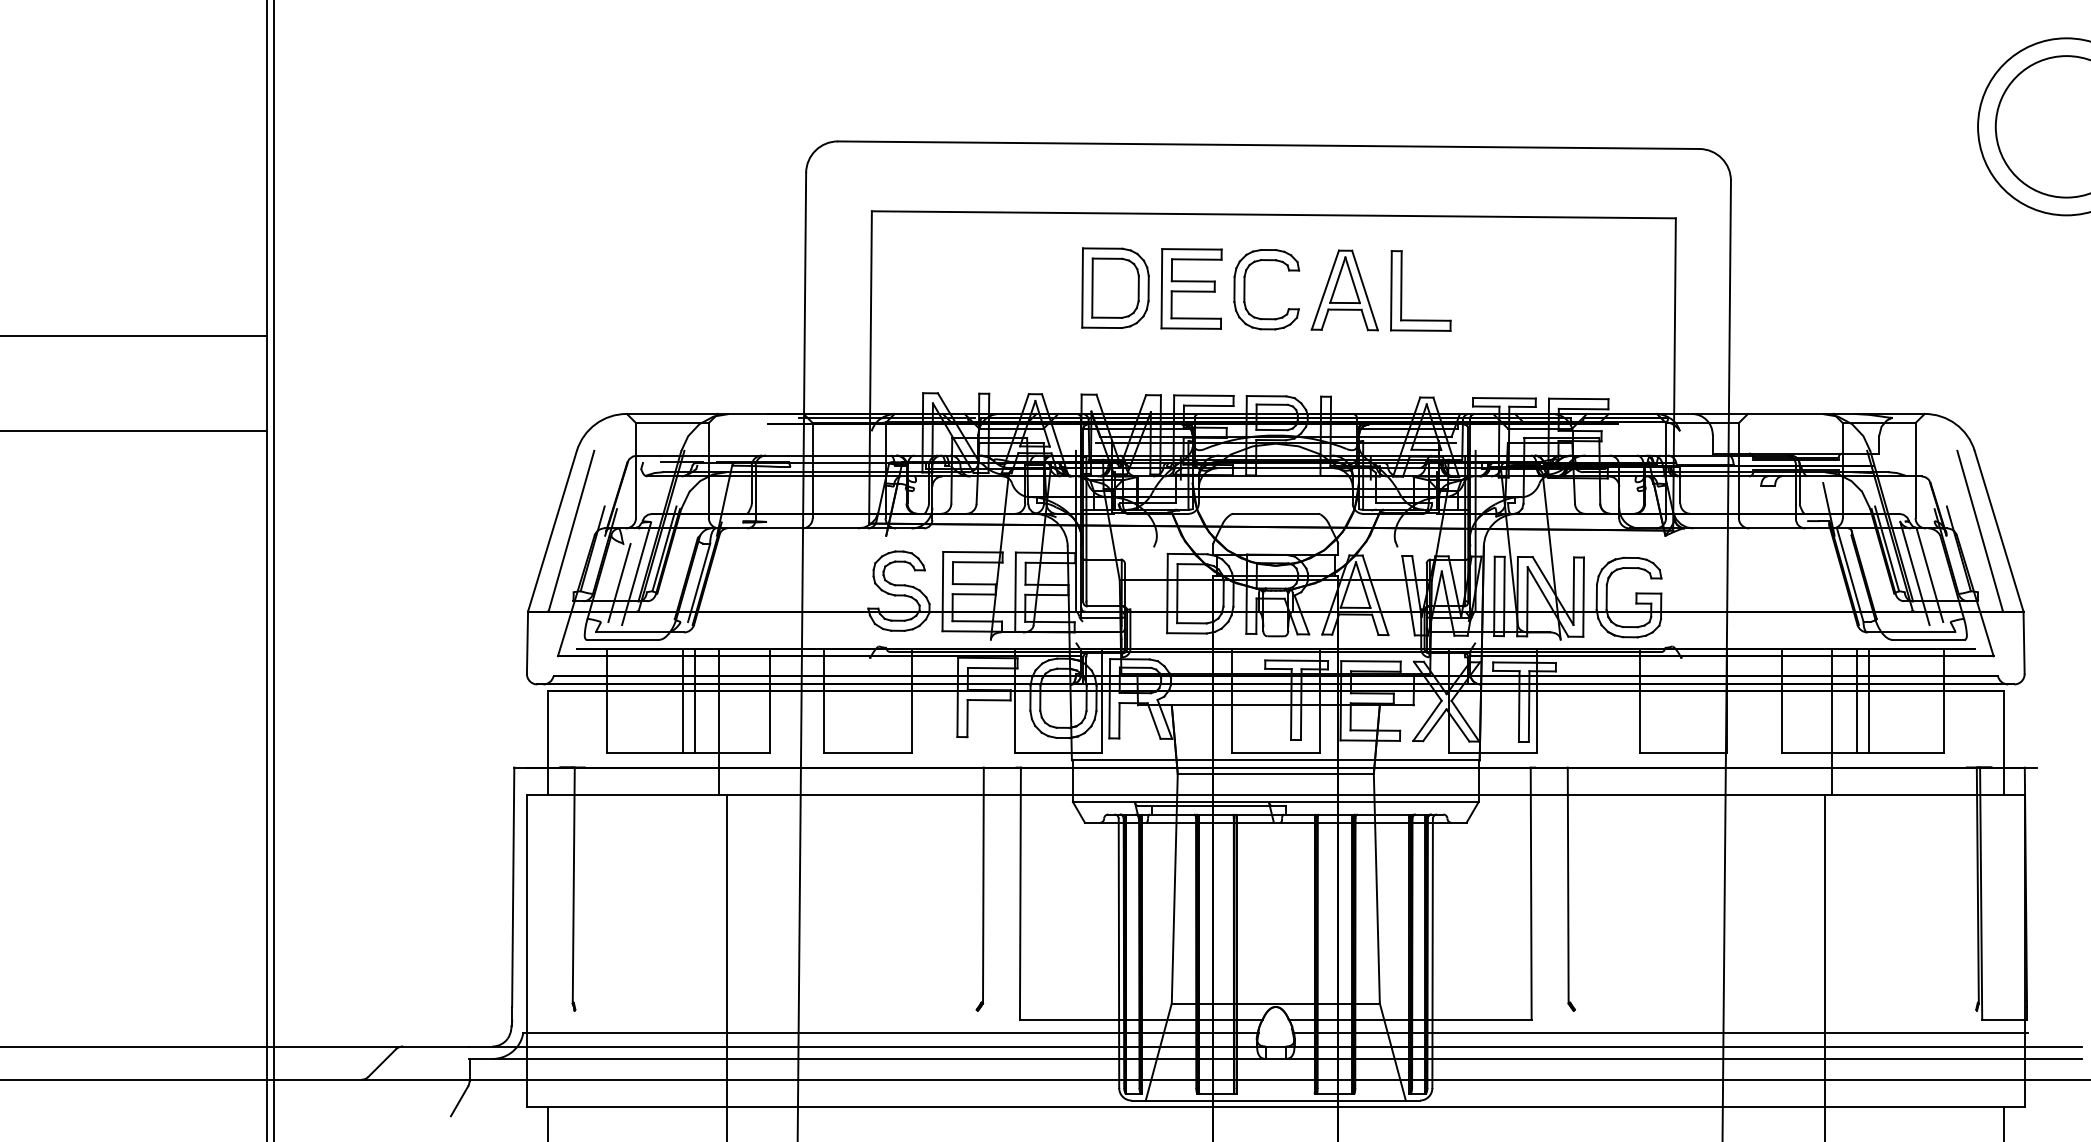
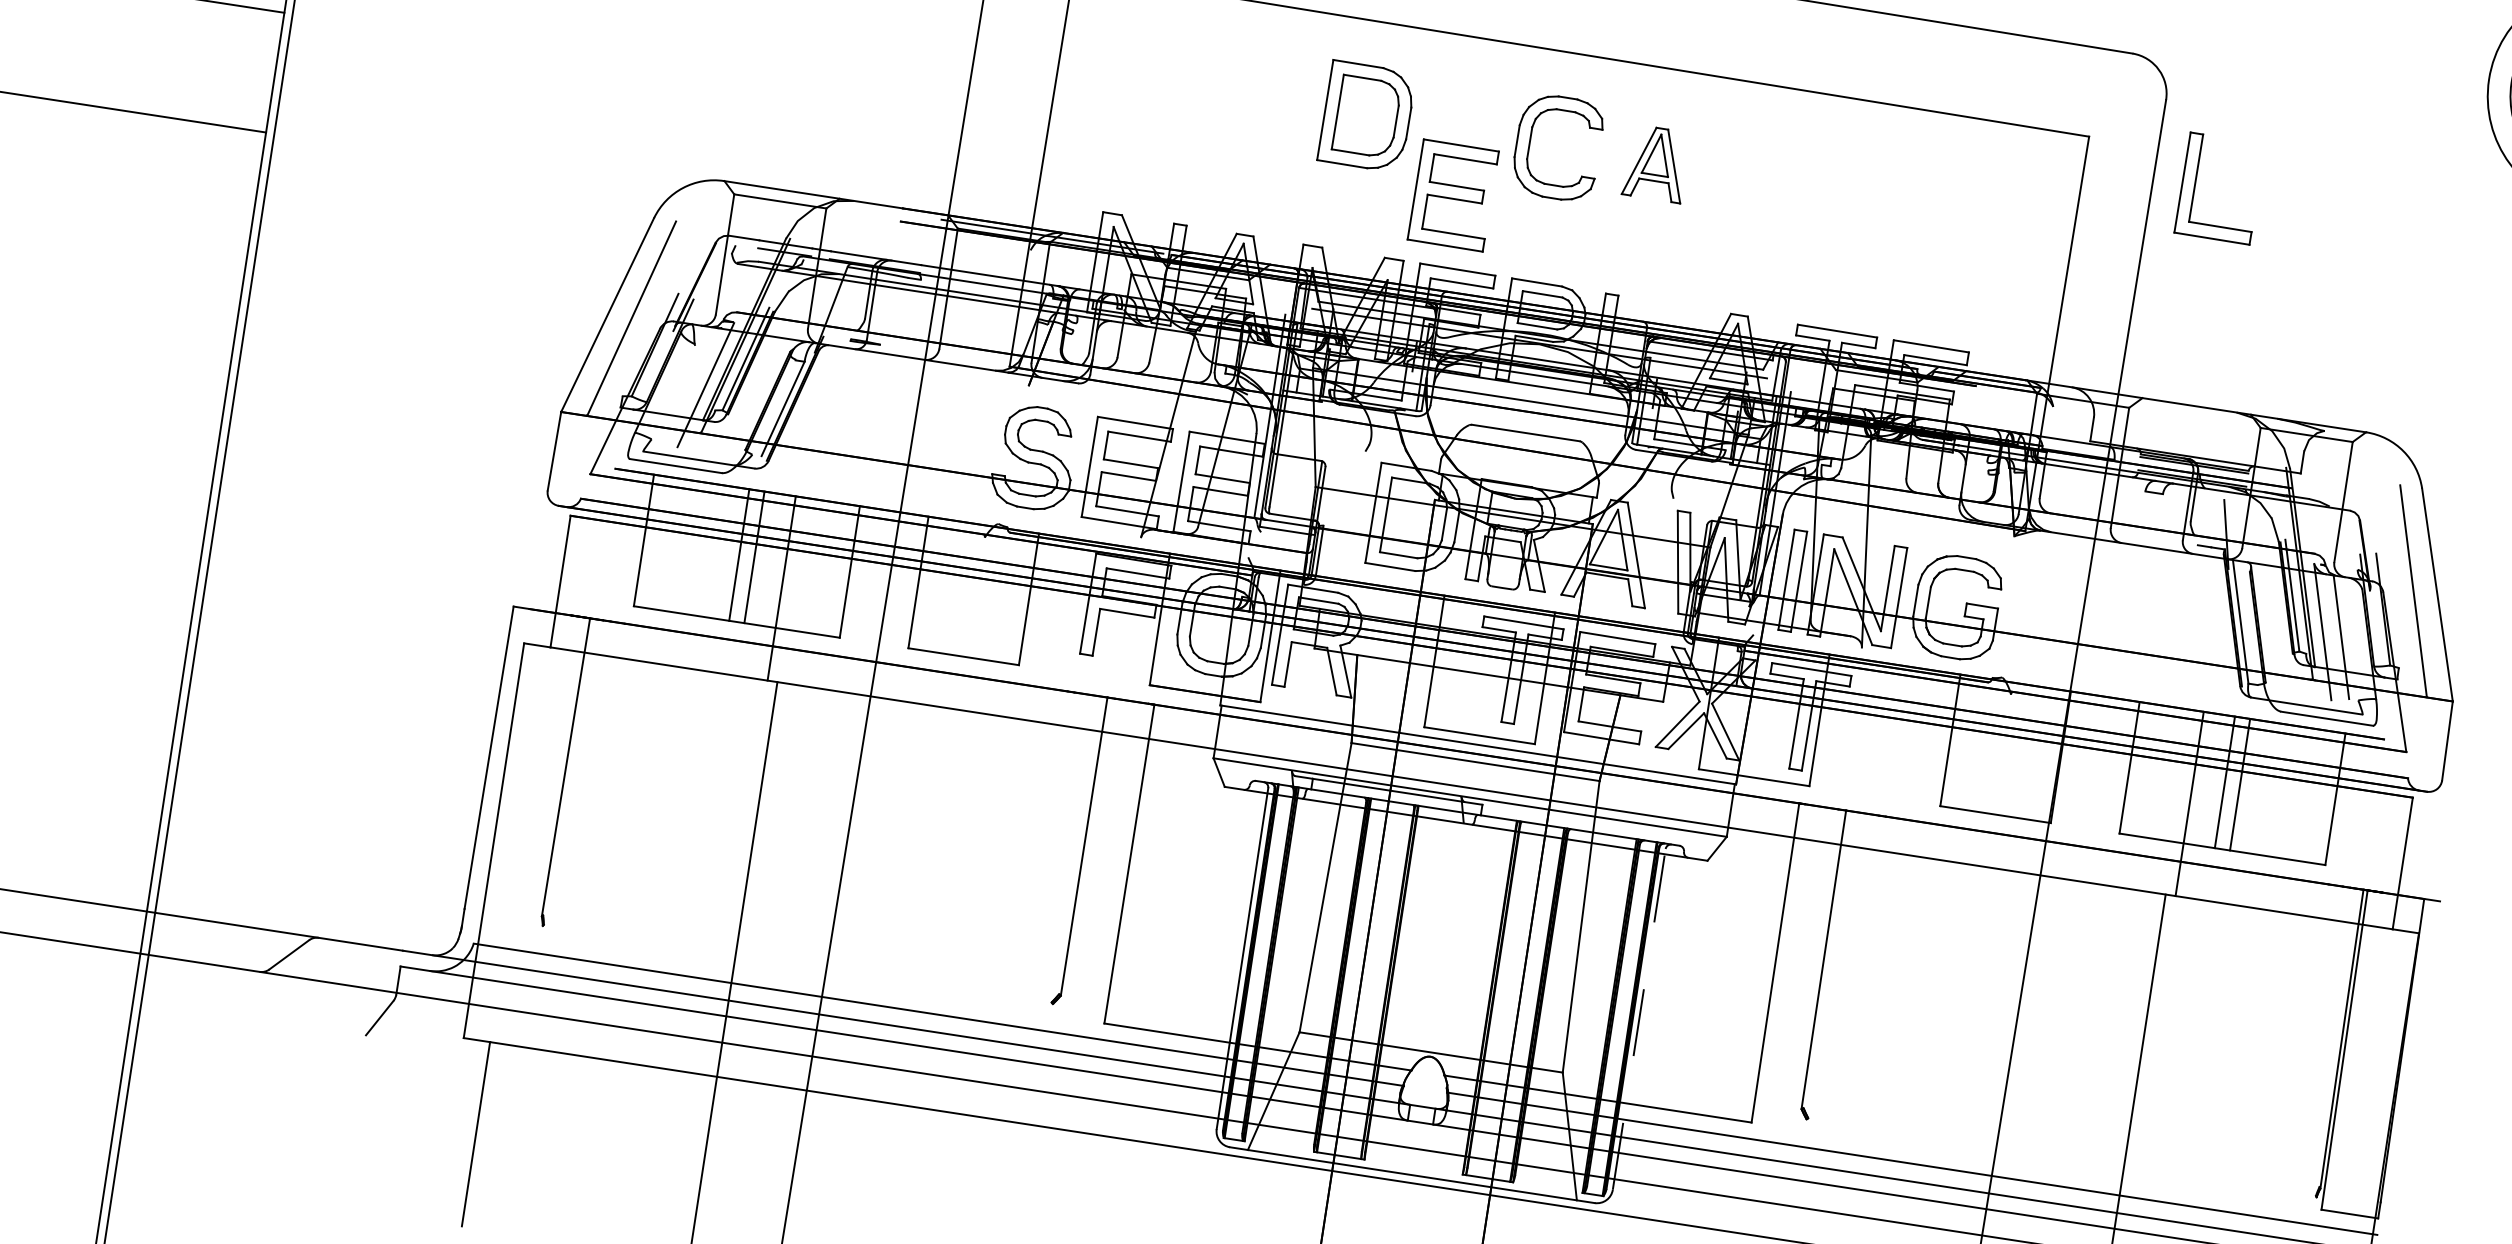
part: (1191, 288) -> (1453, 194), moved
part: (1344, 290) -> (1656, 163), size x0.7
part: (1402, 290) -> (2196, 184), moved
line: (619, 583) -> (682, 394), removed
line: (1432, 953) -> (1639, 1019), solid -> dashed

